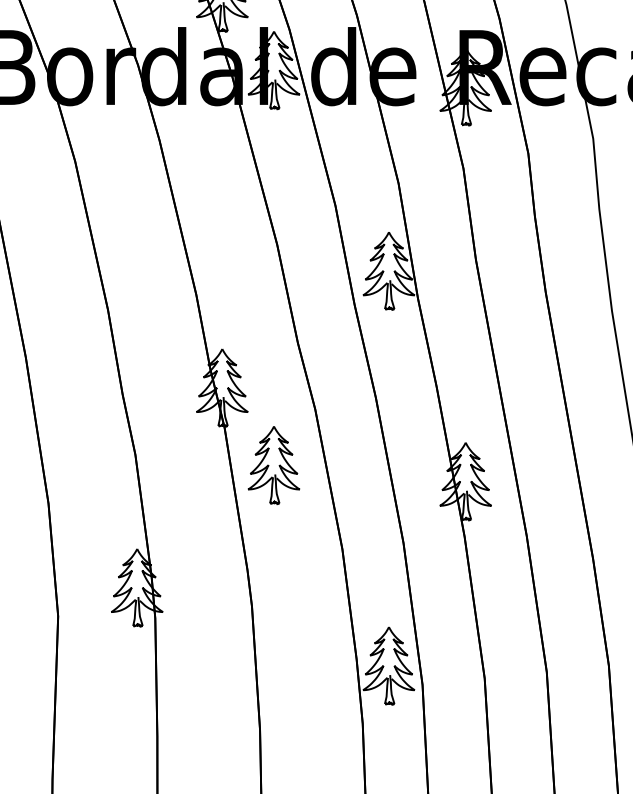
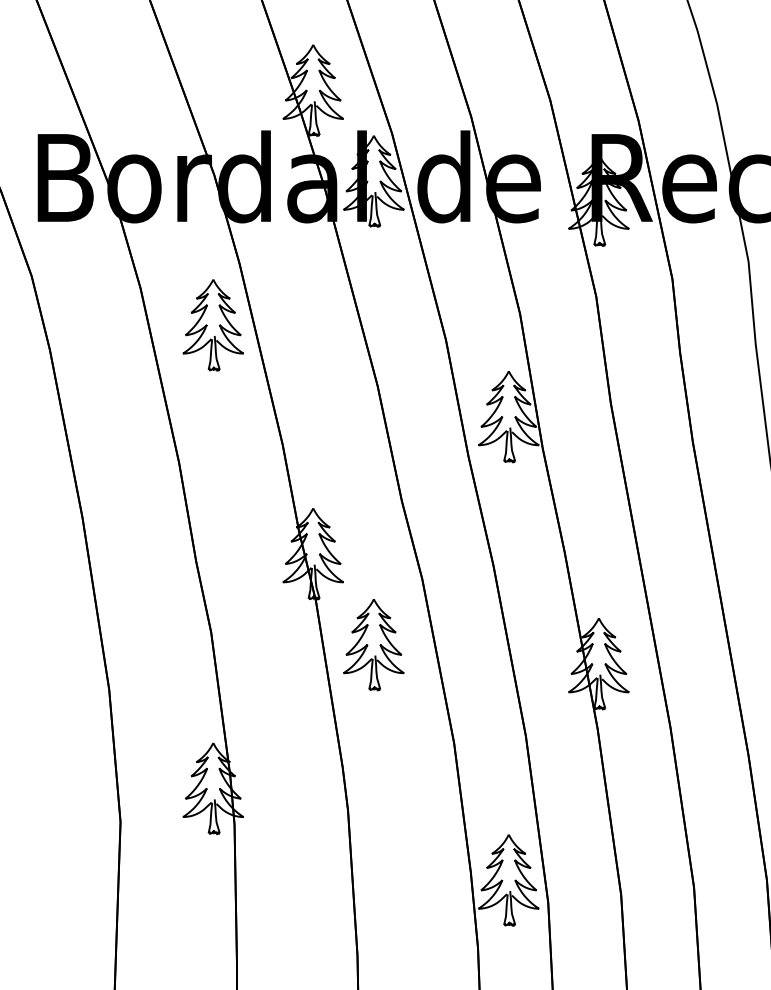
part: (136, 193) -> (212, 325), added

